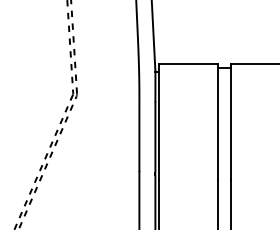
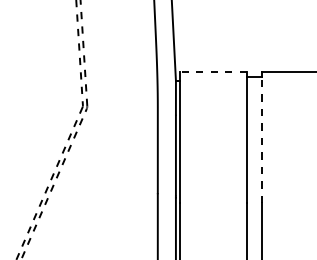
line: (187, 64) -> (212, 72), solid -> dashed
line: (231, 121) -> (262, 137), solid -> dashed

